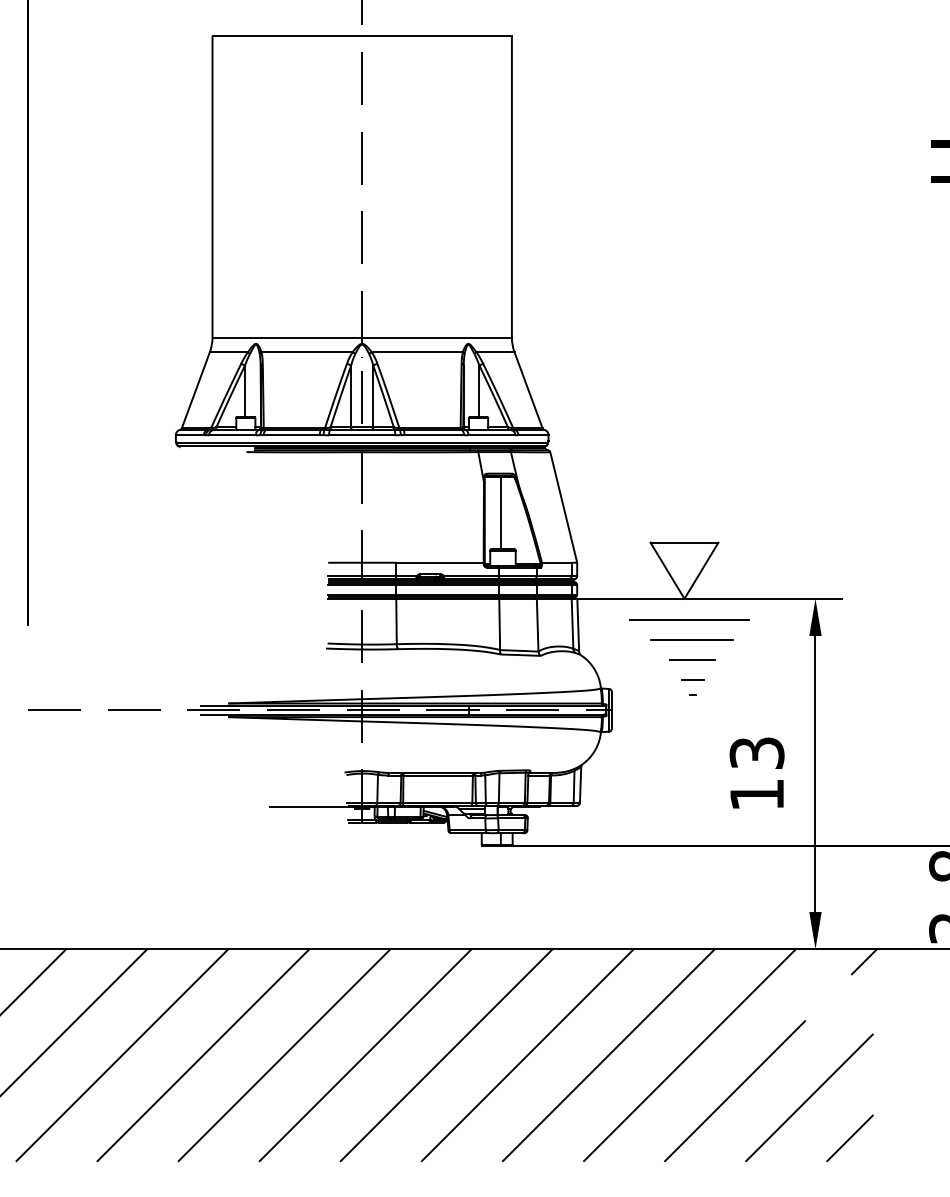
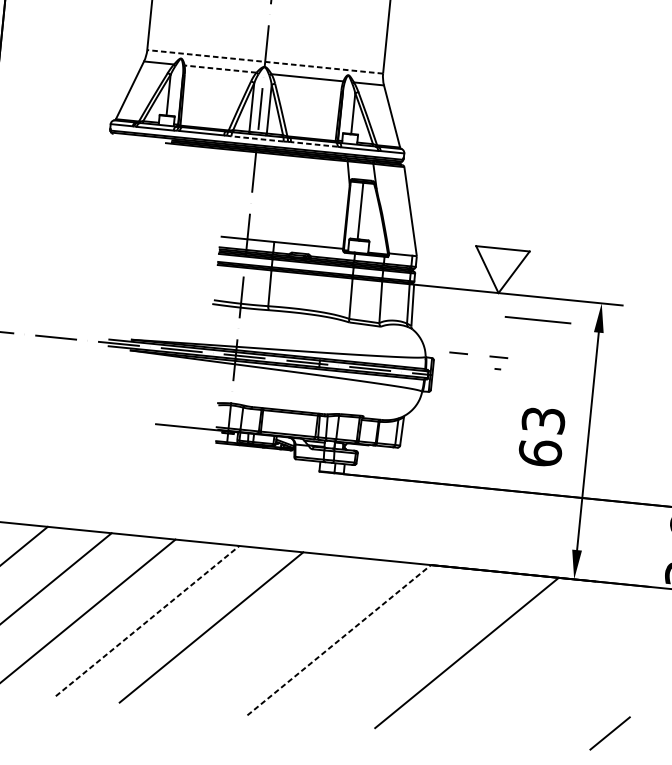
line: (362, 337) -> (265, 61), solid -> dashed
line: (307, 352) -> (220, 69), solid -> dashed
line: (361, 435) -> (256, 139), solid -> dashed
line: (434, 435) -> (314, 144), solid -> dashed
line: (689, 619) -> (500, 309), removed
line: (691, 639) -> (538, 319), moved
line: (692, 659) -> (500, 341), removed
line: (641, 679) -> (458, 353), added
text: (756, 794) -> (539, 452), 13 -> 63
line: (864, 961) -> (611, 592), removed
line: (284, 1055) -> (147, 621), solid -> dashed
line: (446, 1055) -> (275, 634), removed
line: (527, 1055) -> (338, 640), solid -> dashed
line: (608, 1055) -> (402, 646), removed
line: (735, 1091) -> (499, 685), removed
line: (809, 1097) -> (557, 695), removed
line: (849, 1138) -> (609, 733), moved

